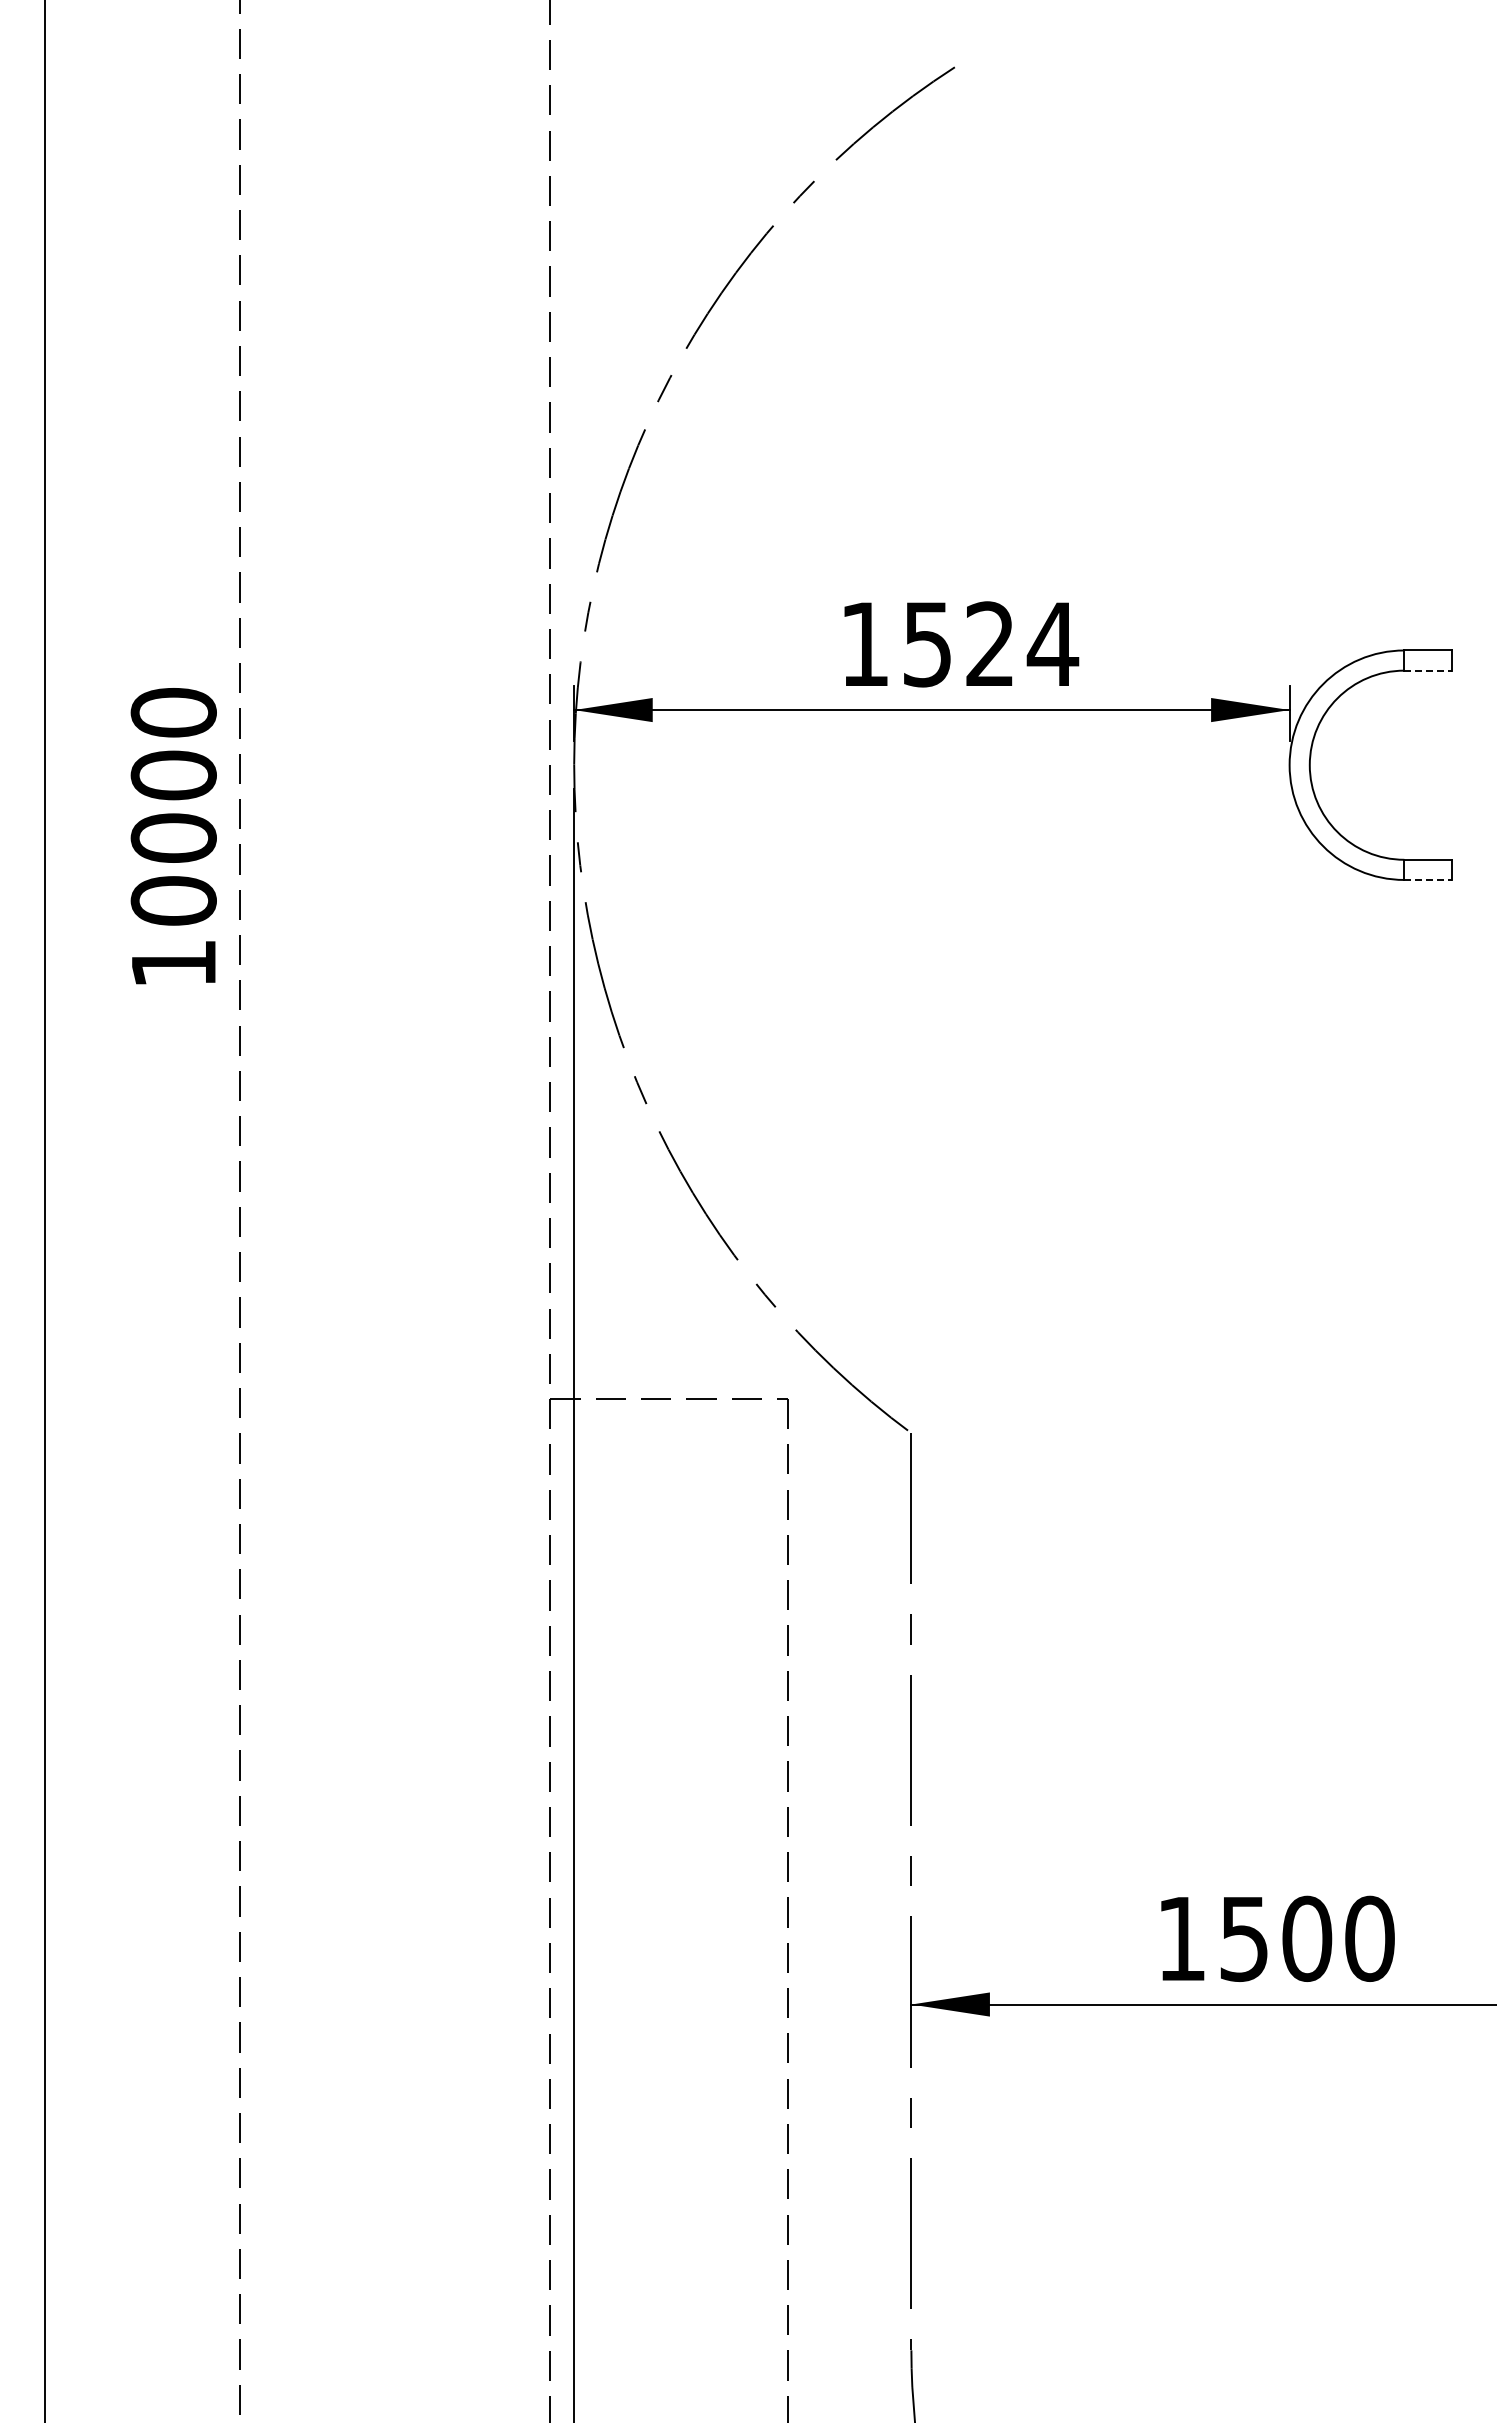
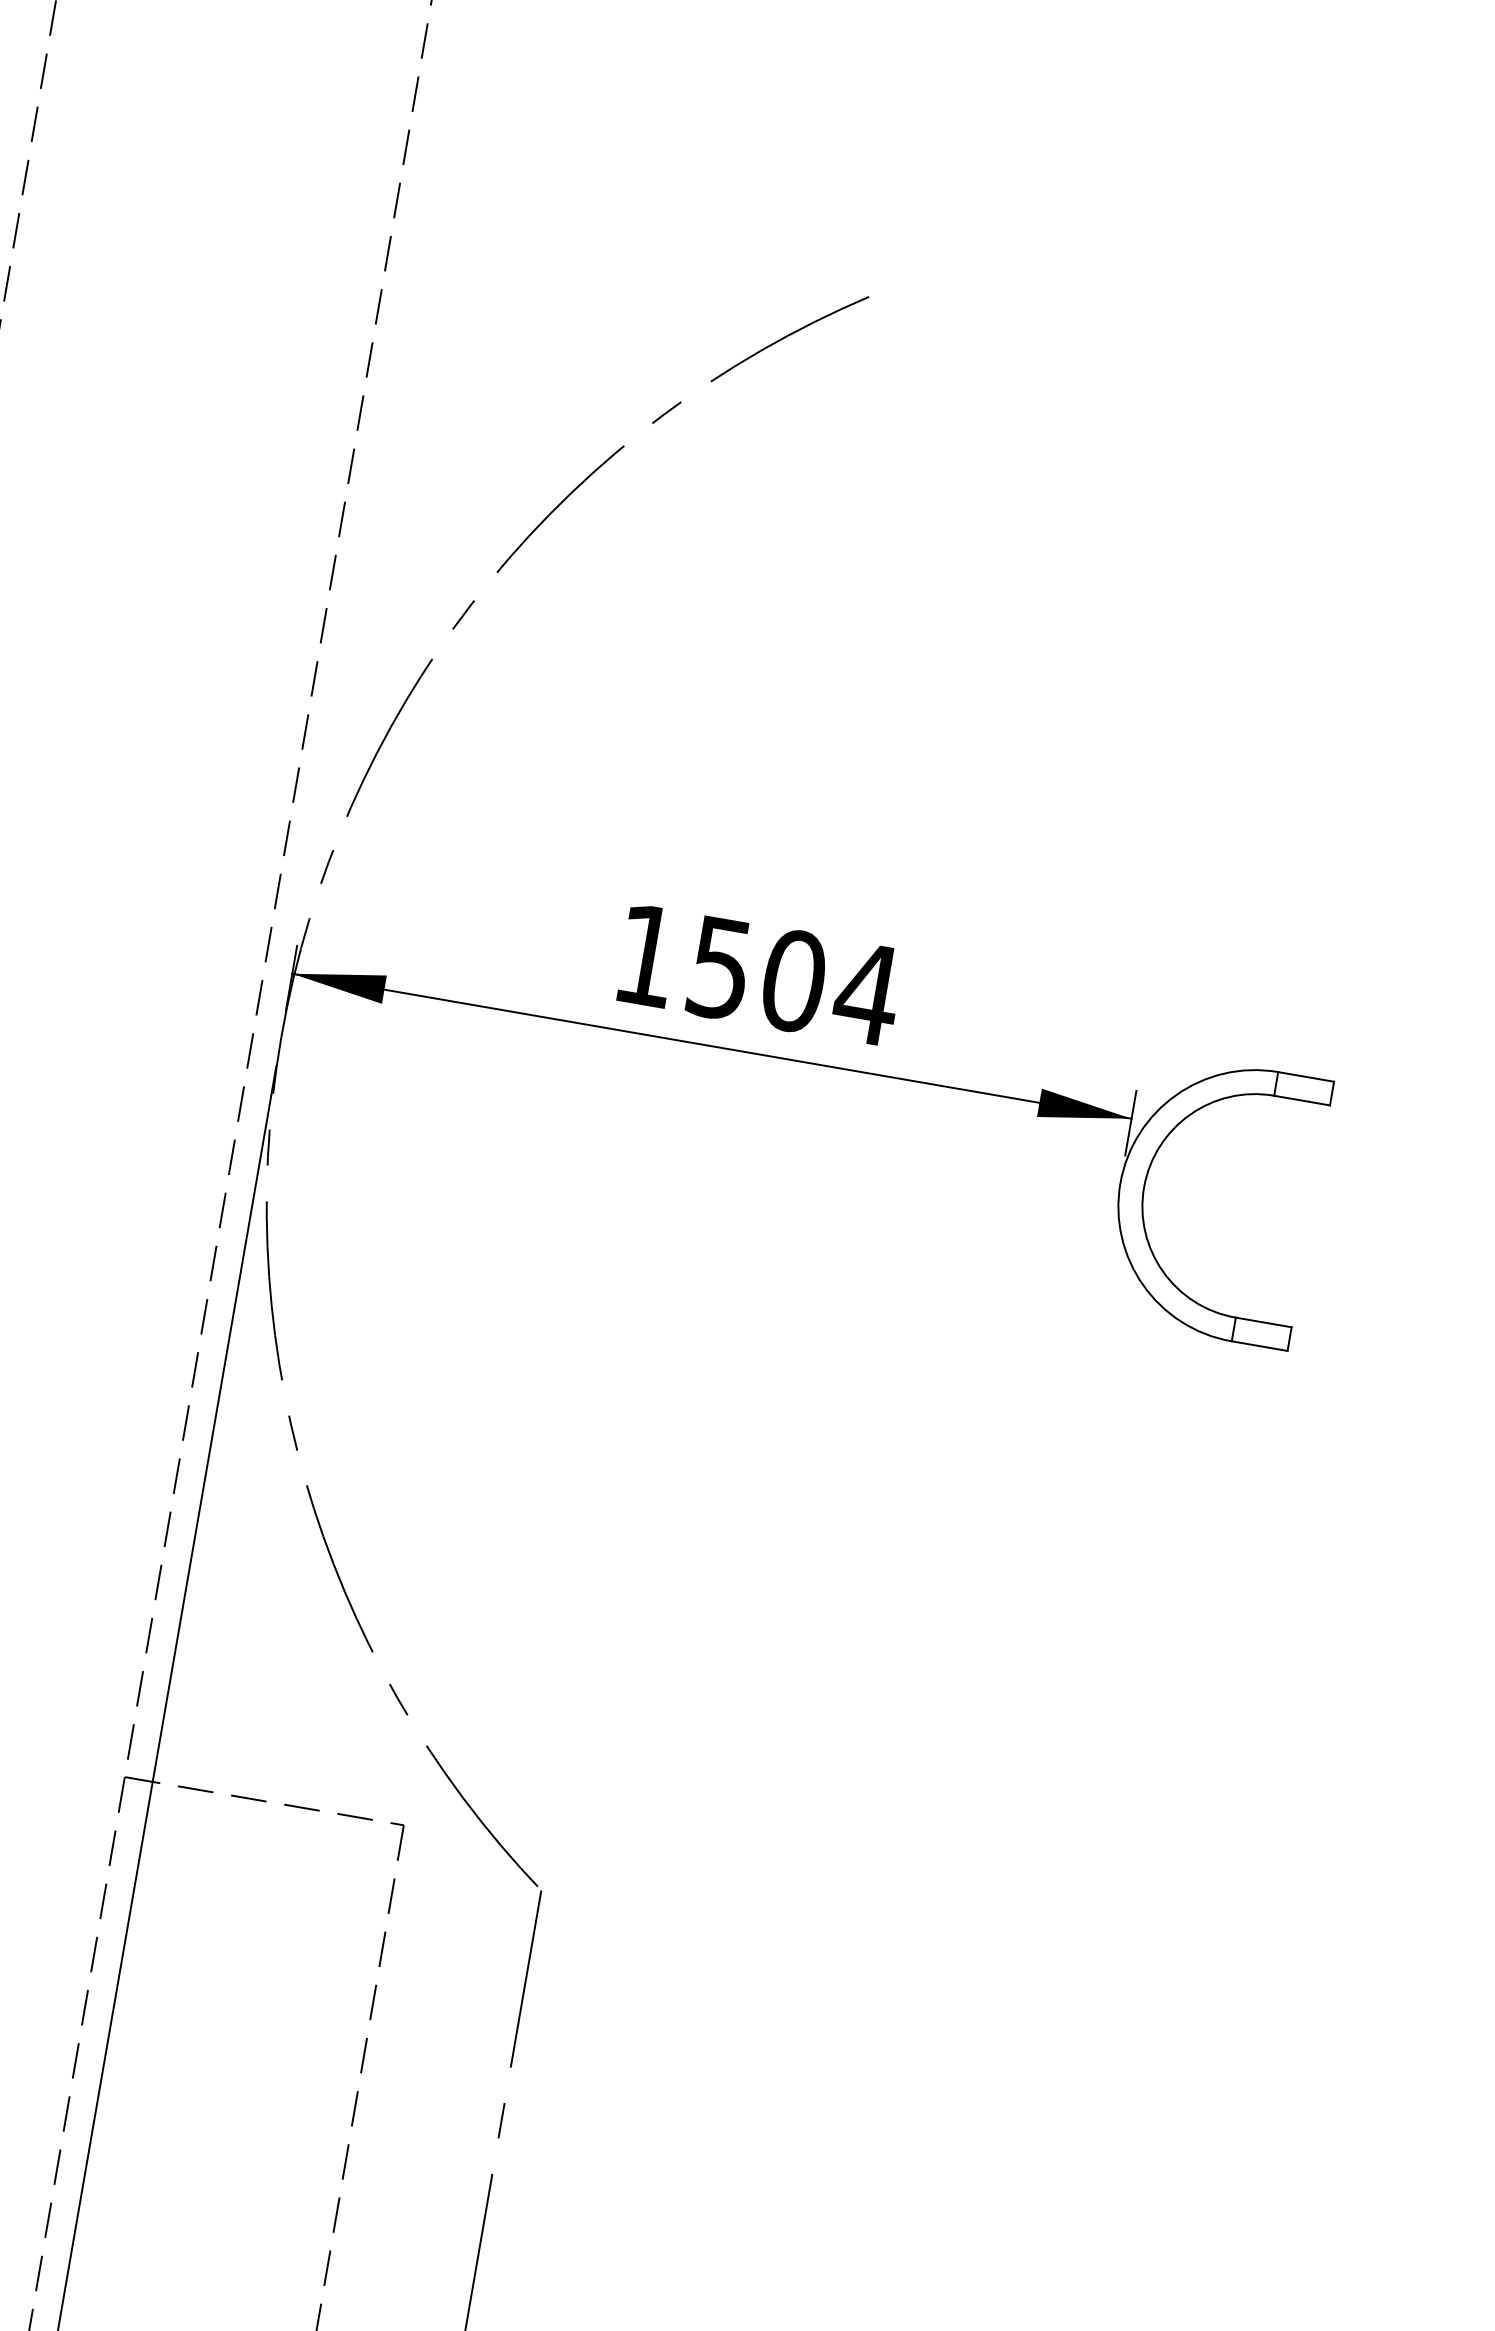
text: (990, 644) -> (793, 981), 1524 -> 1504
line: (1428, 670) -> (1302, 1100), dashed -> solid
line: (1428, 879) -> (1260, 1345), dashed -> solid

